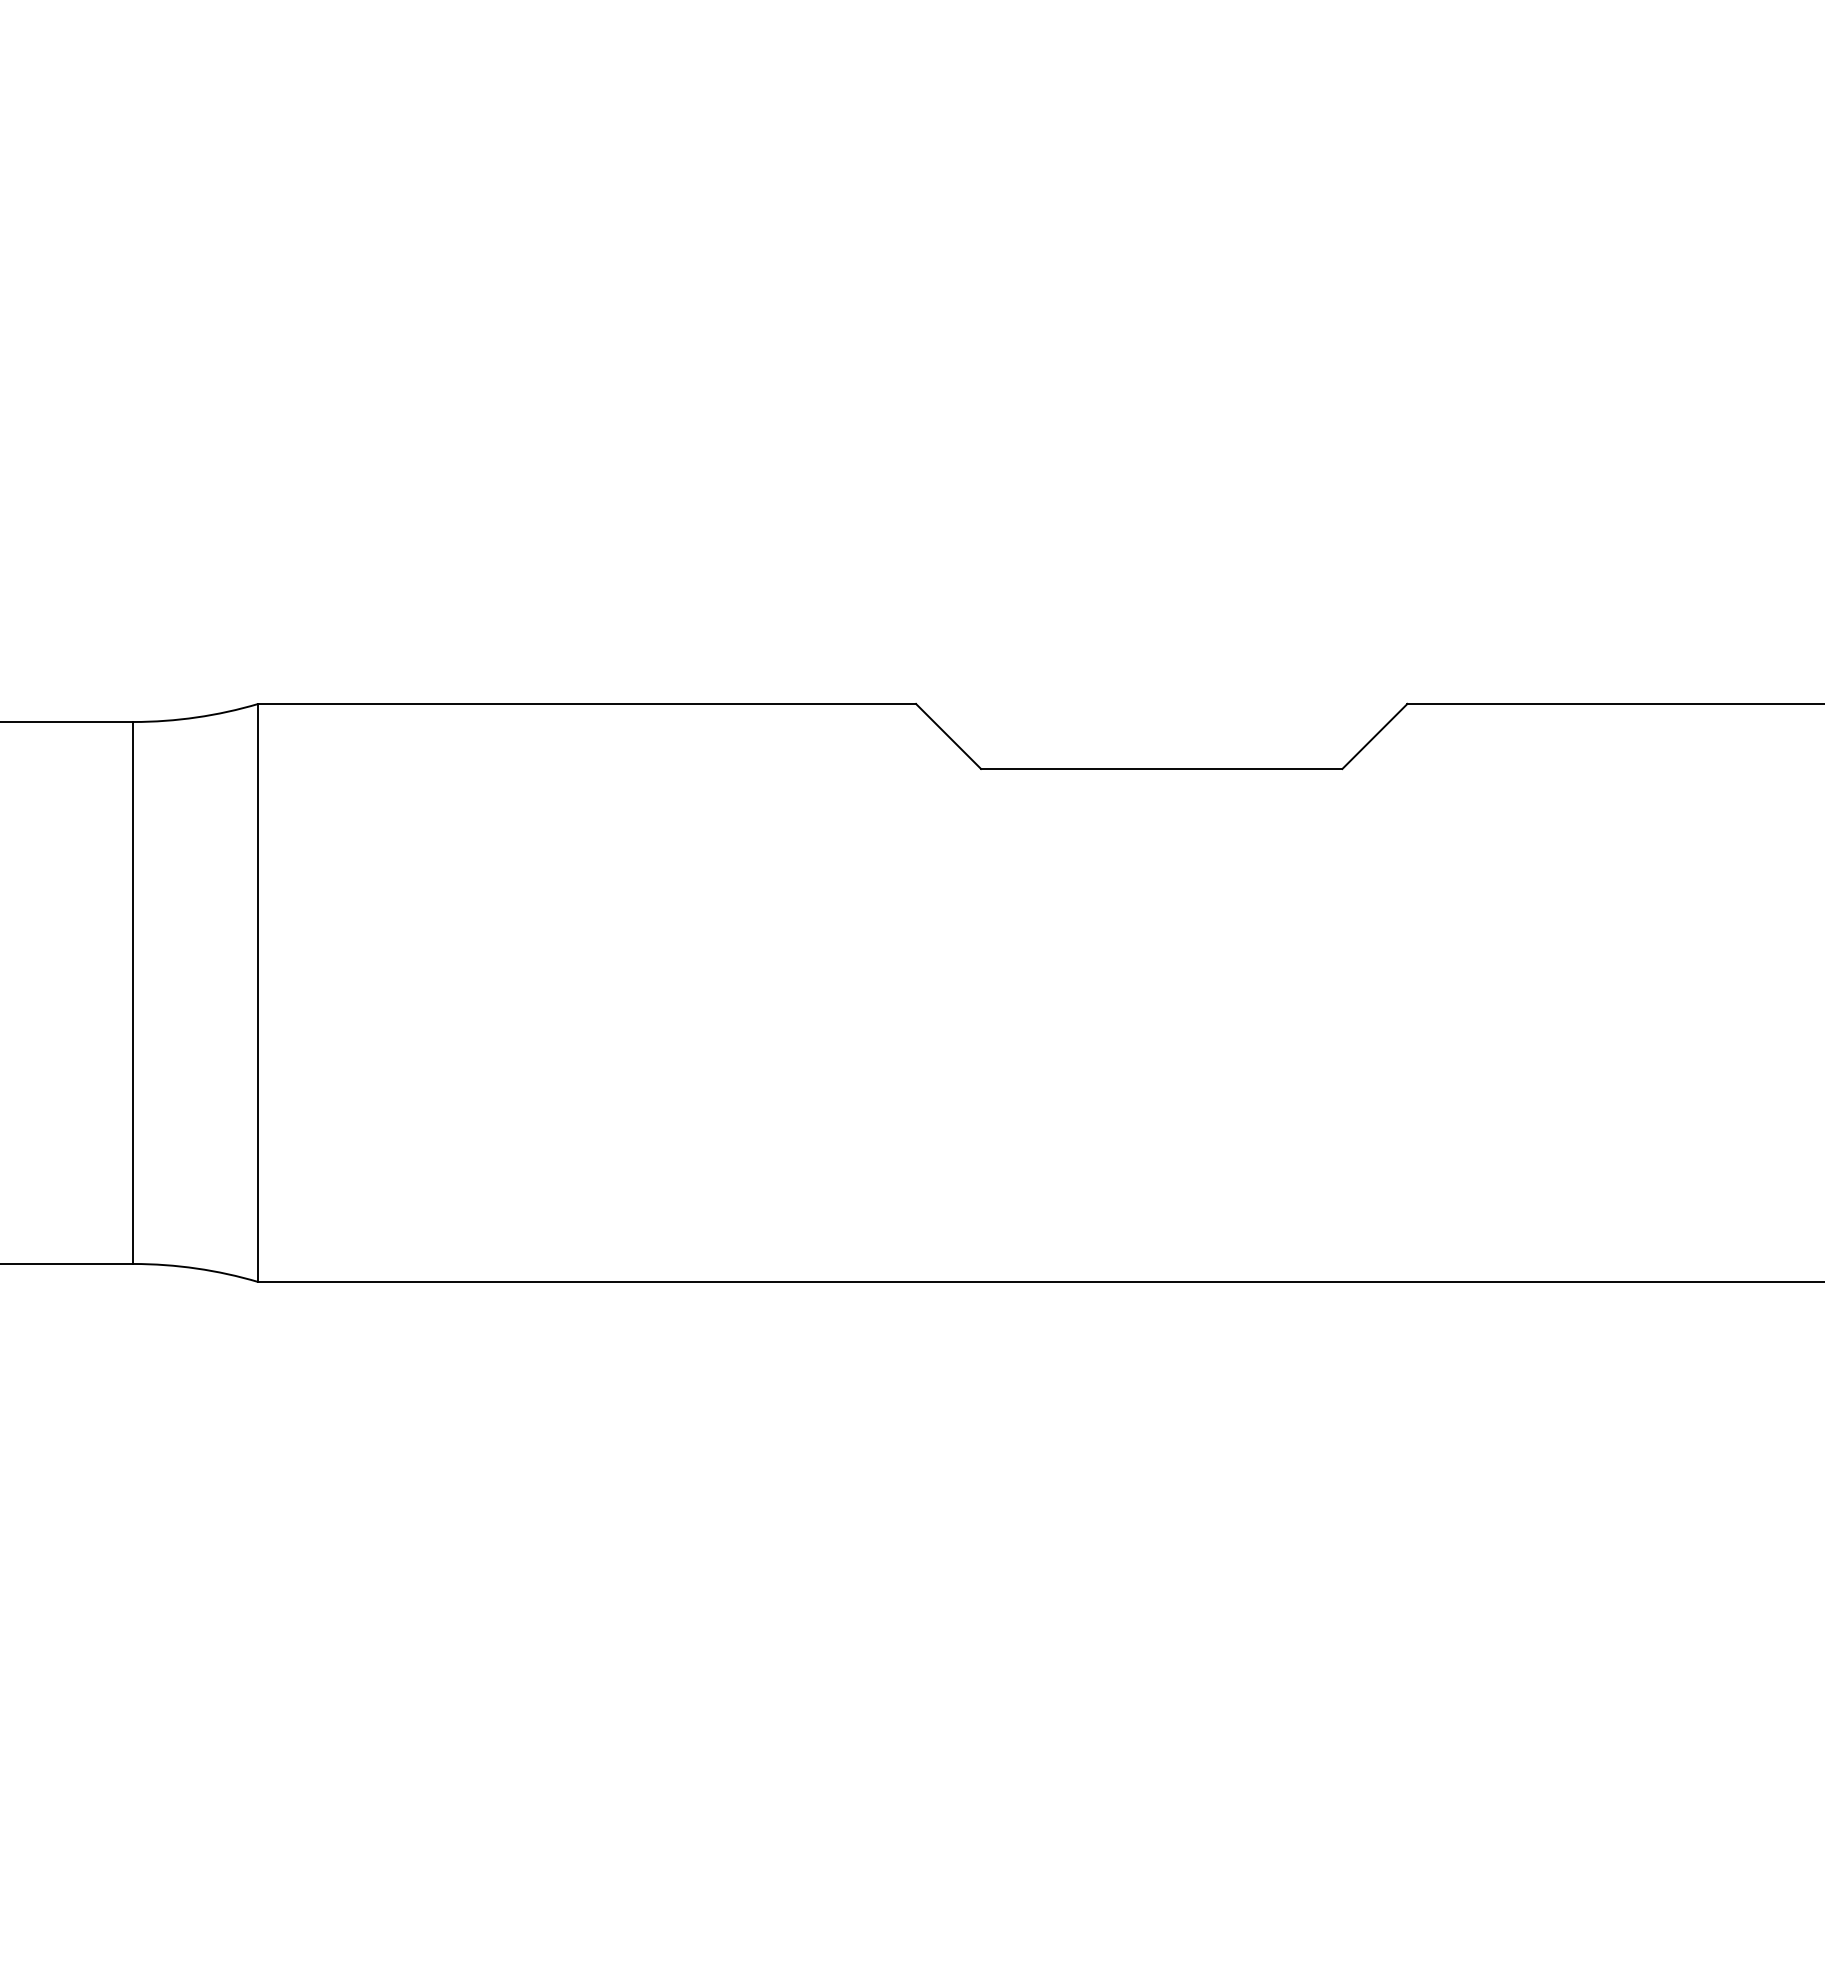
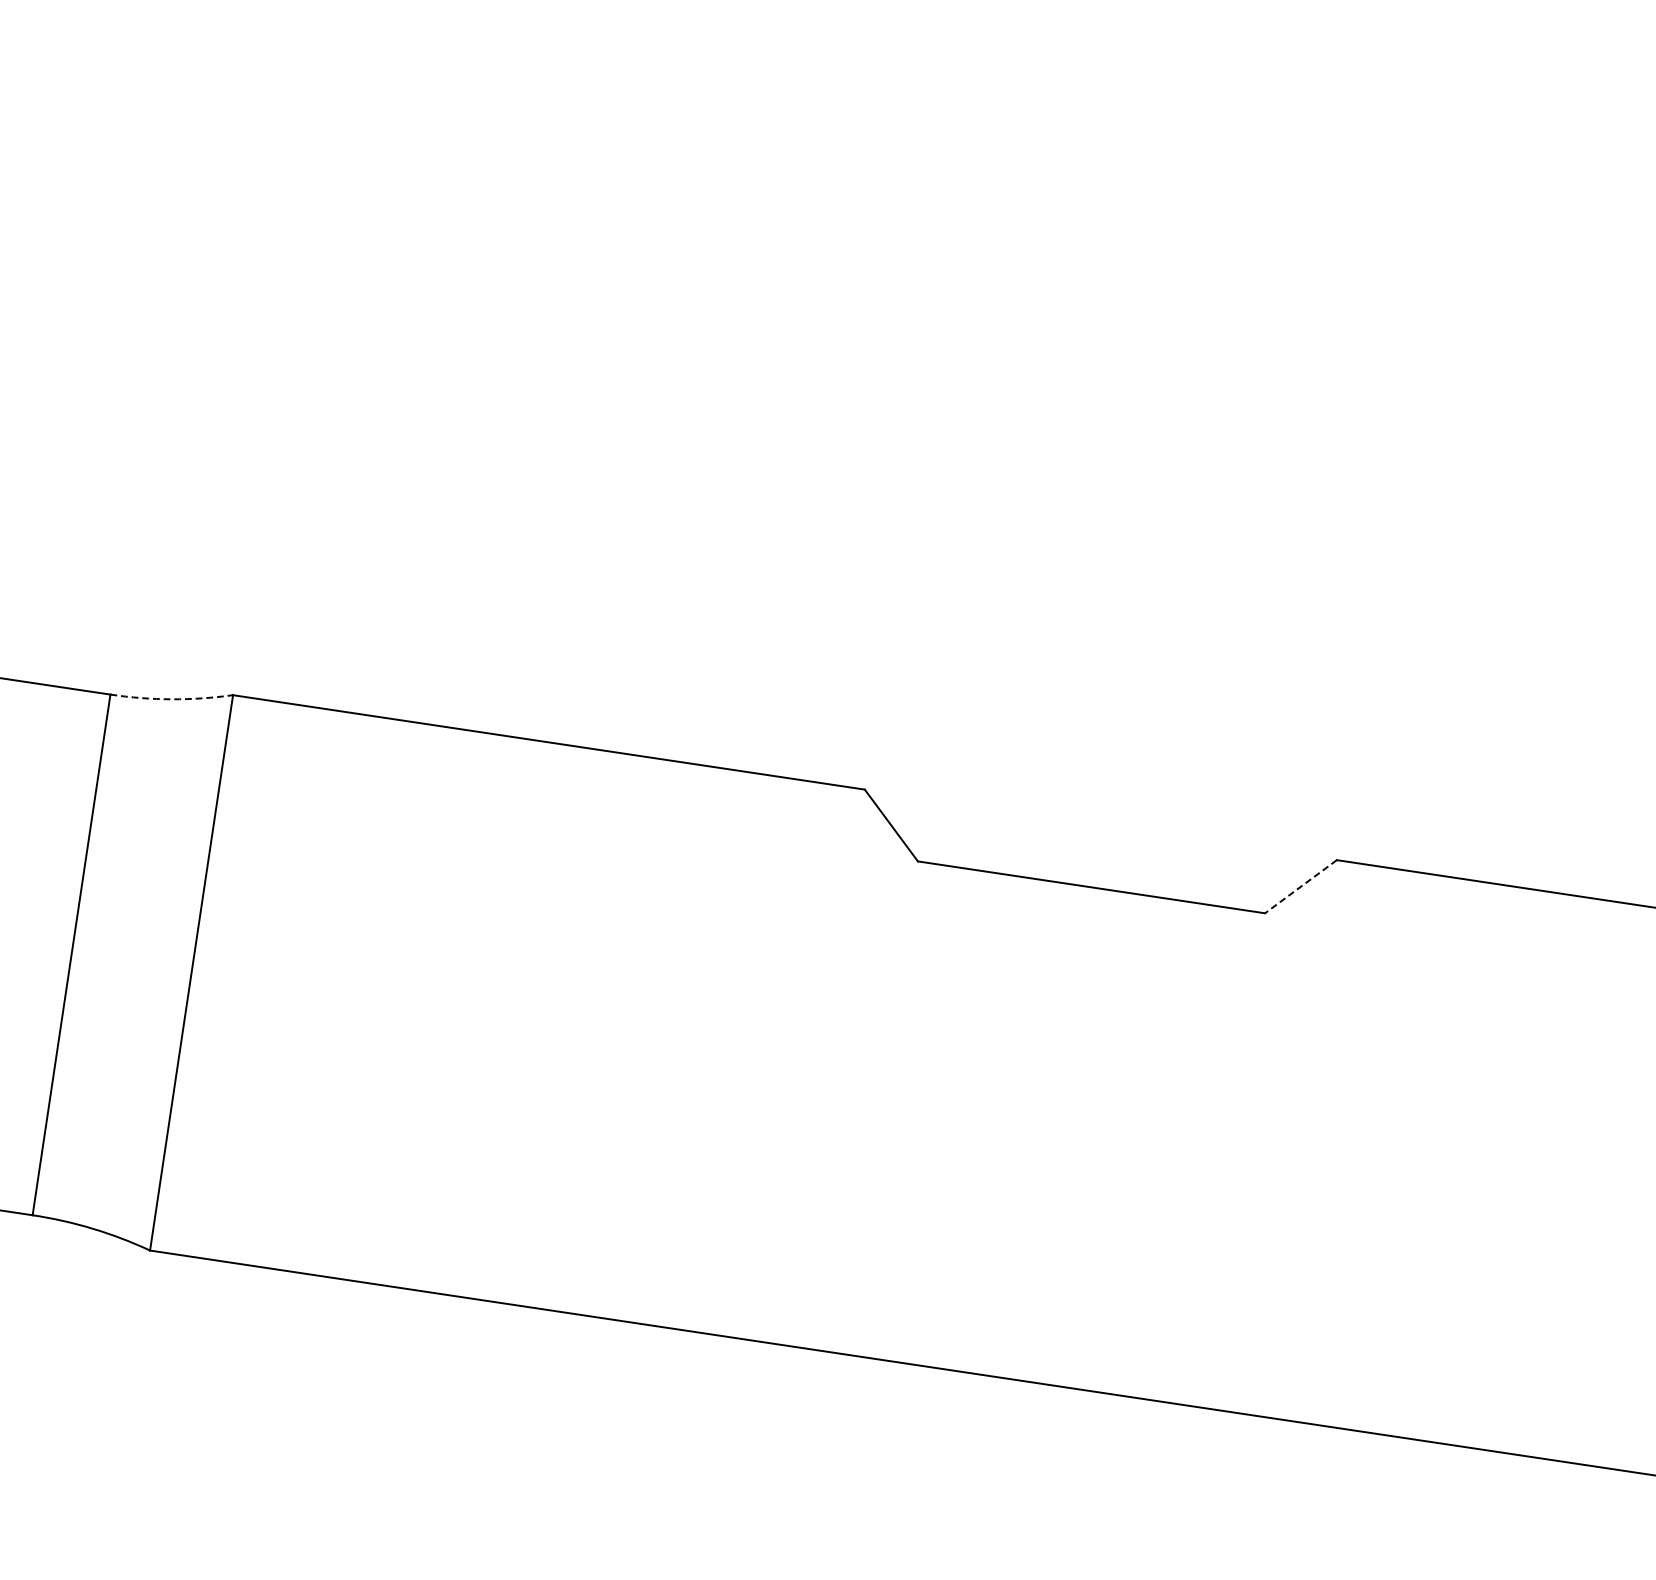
arc: (196, 717) -> (171, 699), solid -> dashed
line: (1374, 736) -> (1300, 886), solid -> dashed

